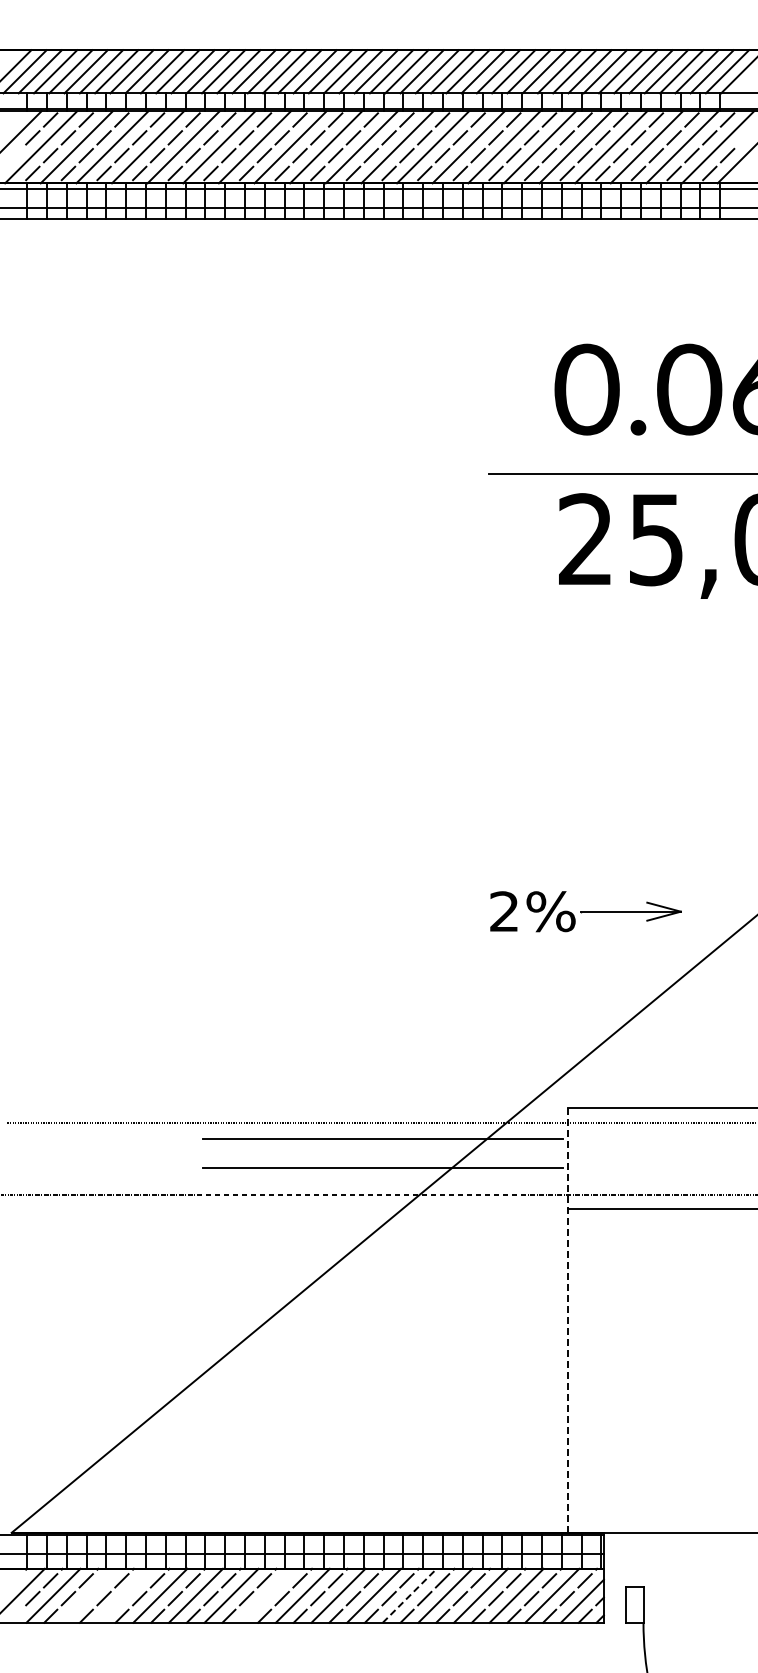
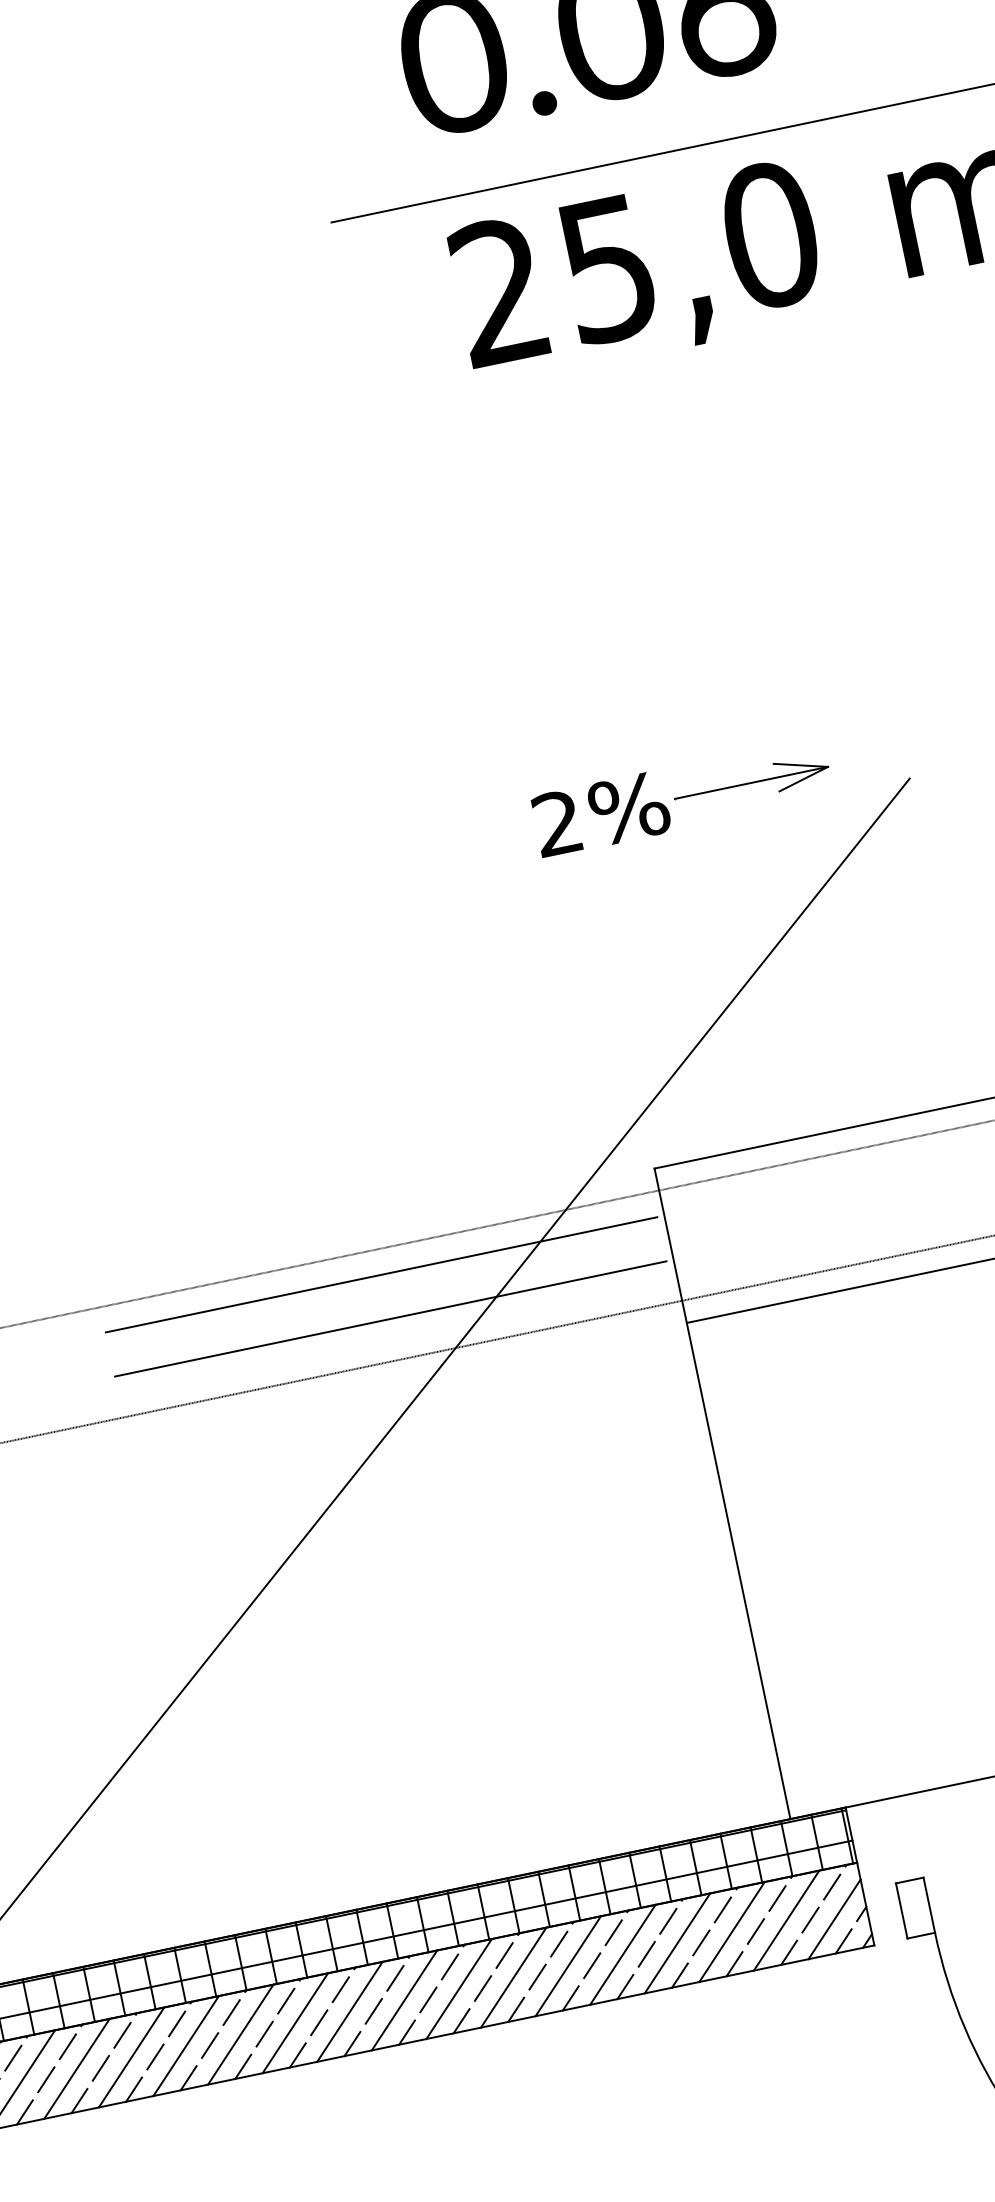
part: (585, 911) -> (681, 797), moved
line: (567, 1321) -> (722, 1495), dashed -> solid
line: (89, 1595) -> (77, 2068), added
line: (124, 1595) -> (131, 2057), added
line: (267, 1595) -> (350, 2011), added
line: (410, 1595) -> (569, 1965), dashed -> solid

